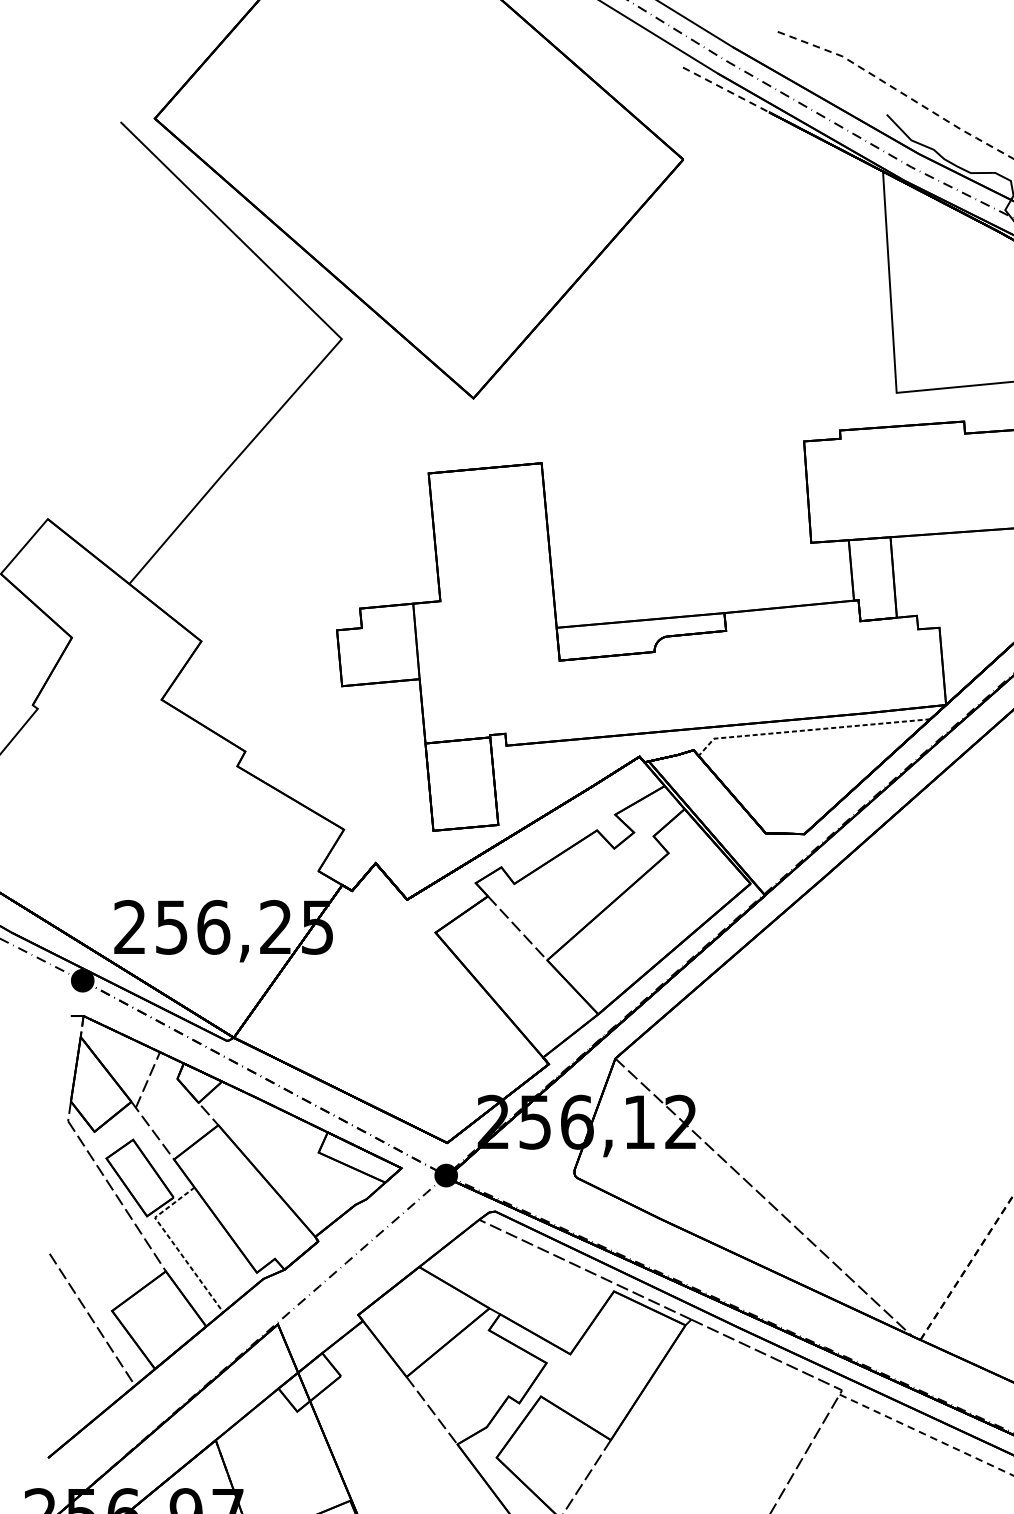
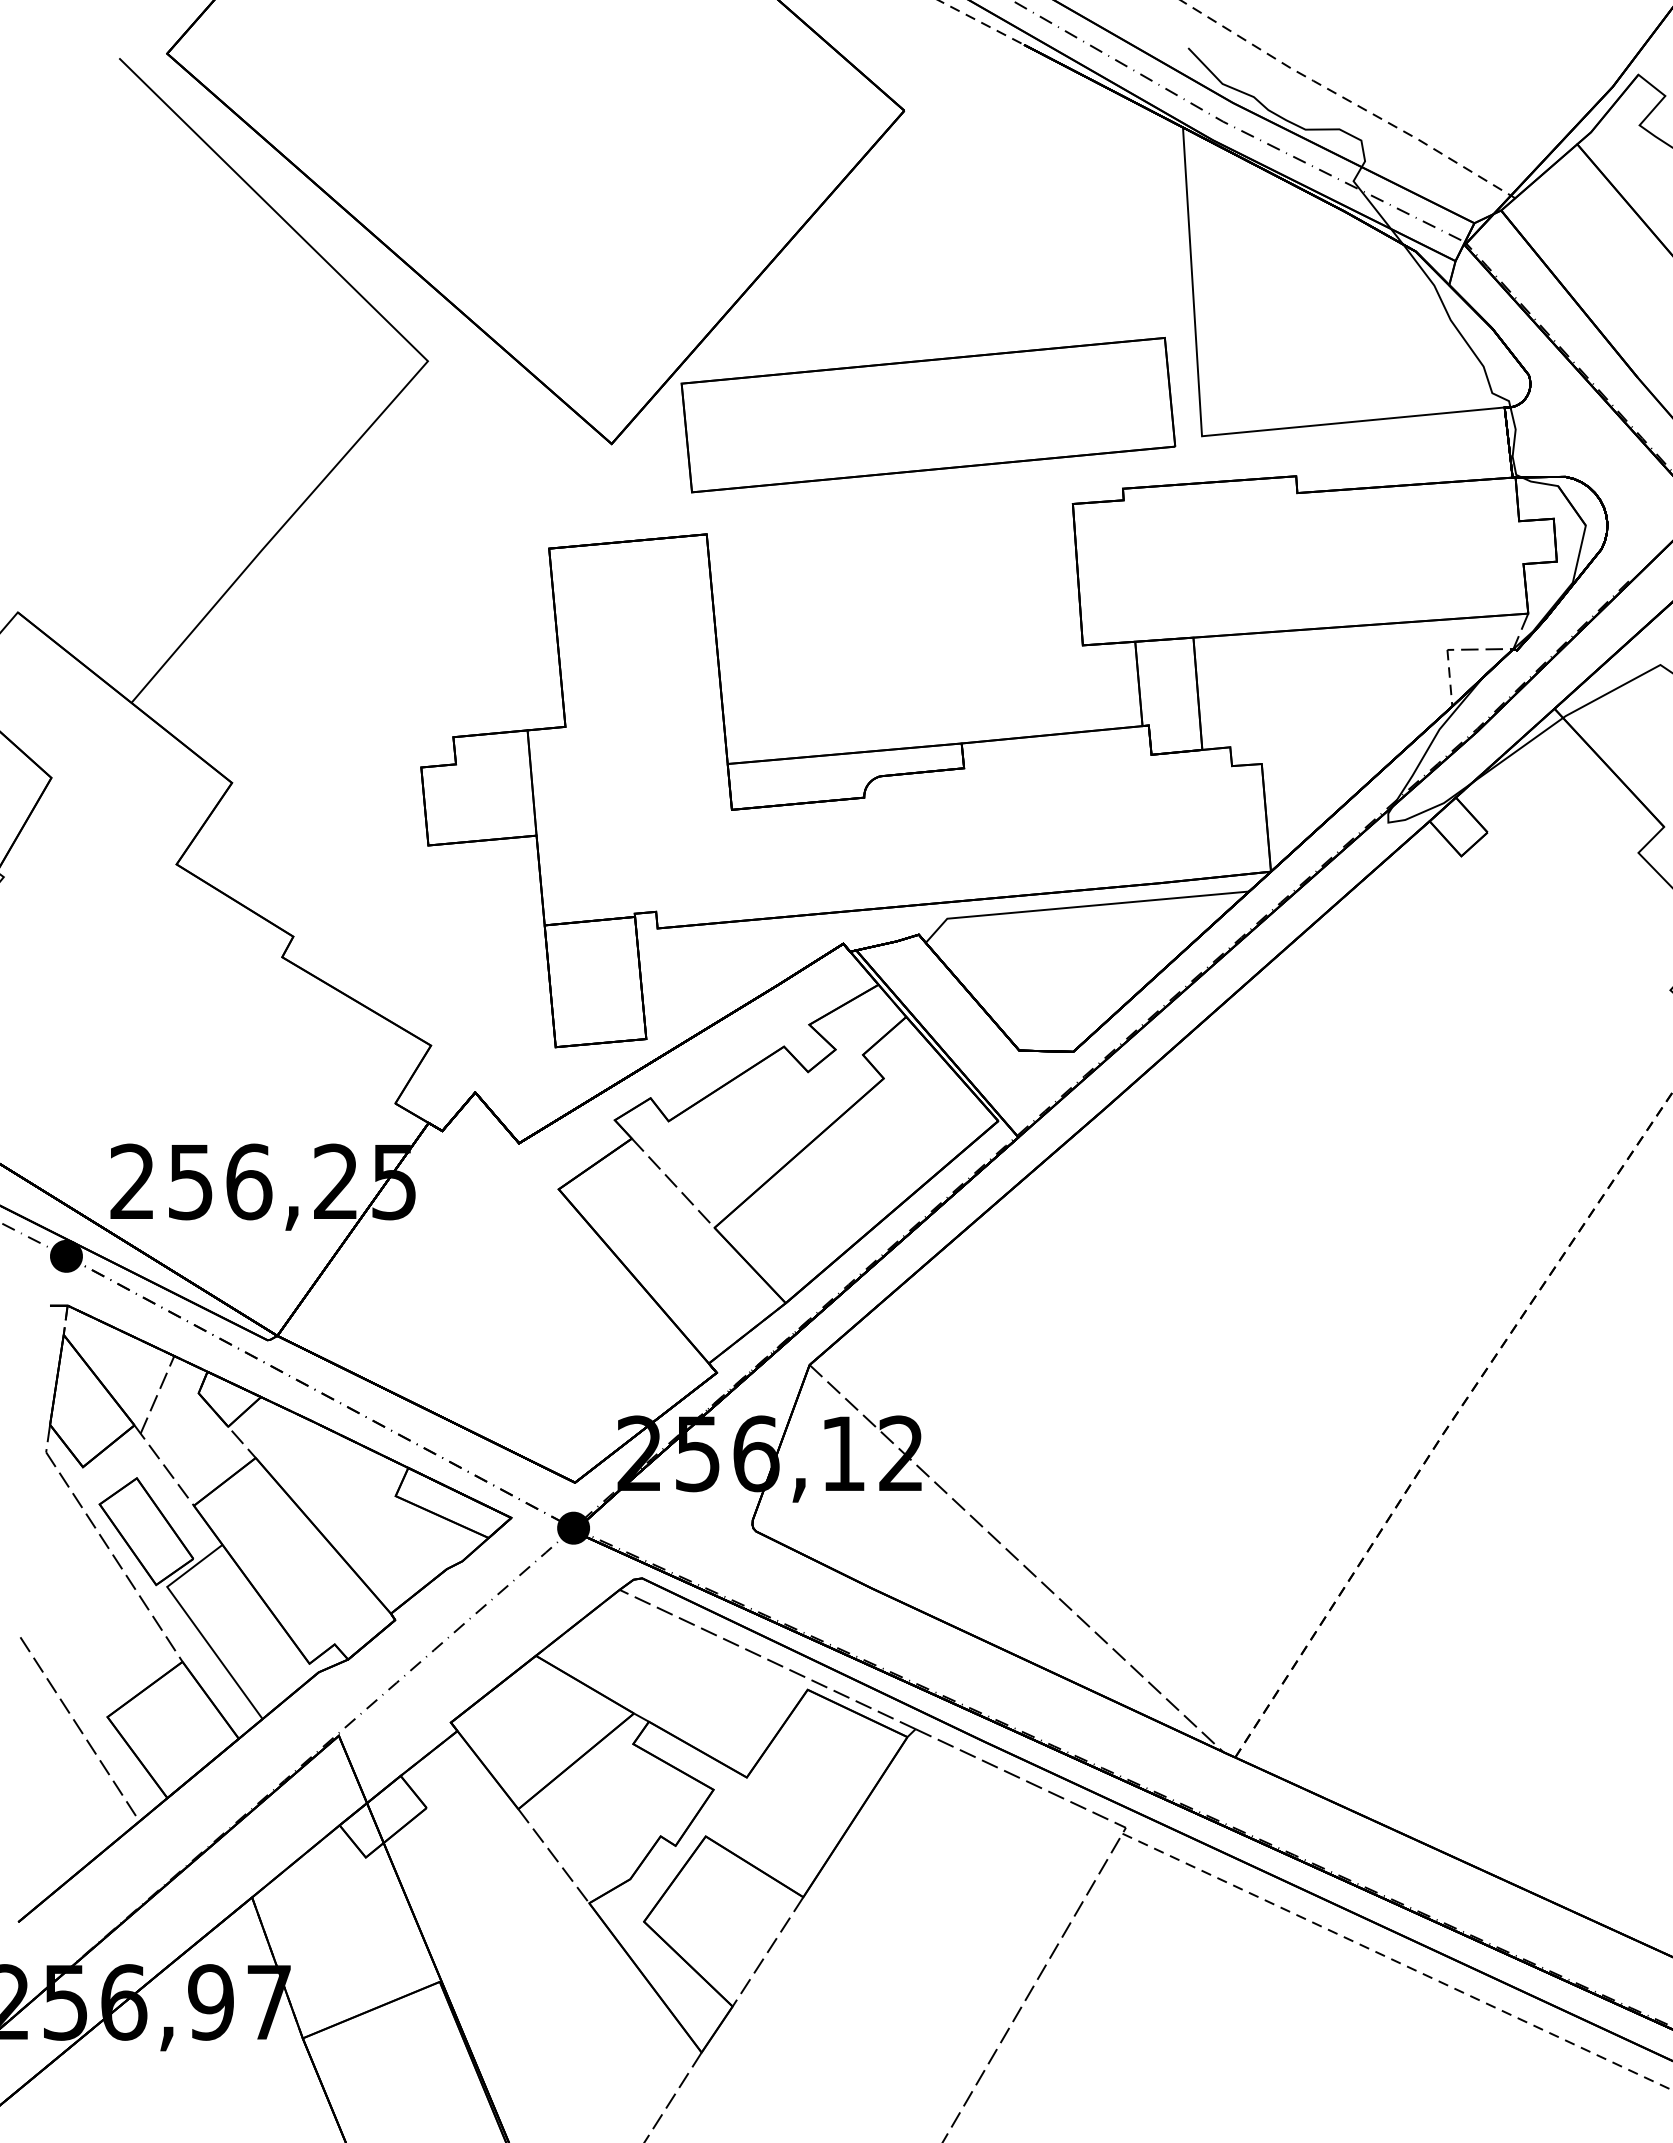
part: (700, 378) -> (928, 415), added
line: (810, 729) -> (1081, 906), dashed -> solid
line: (174, 1244) -> (194, 1624), dashed -> solid

